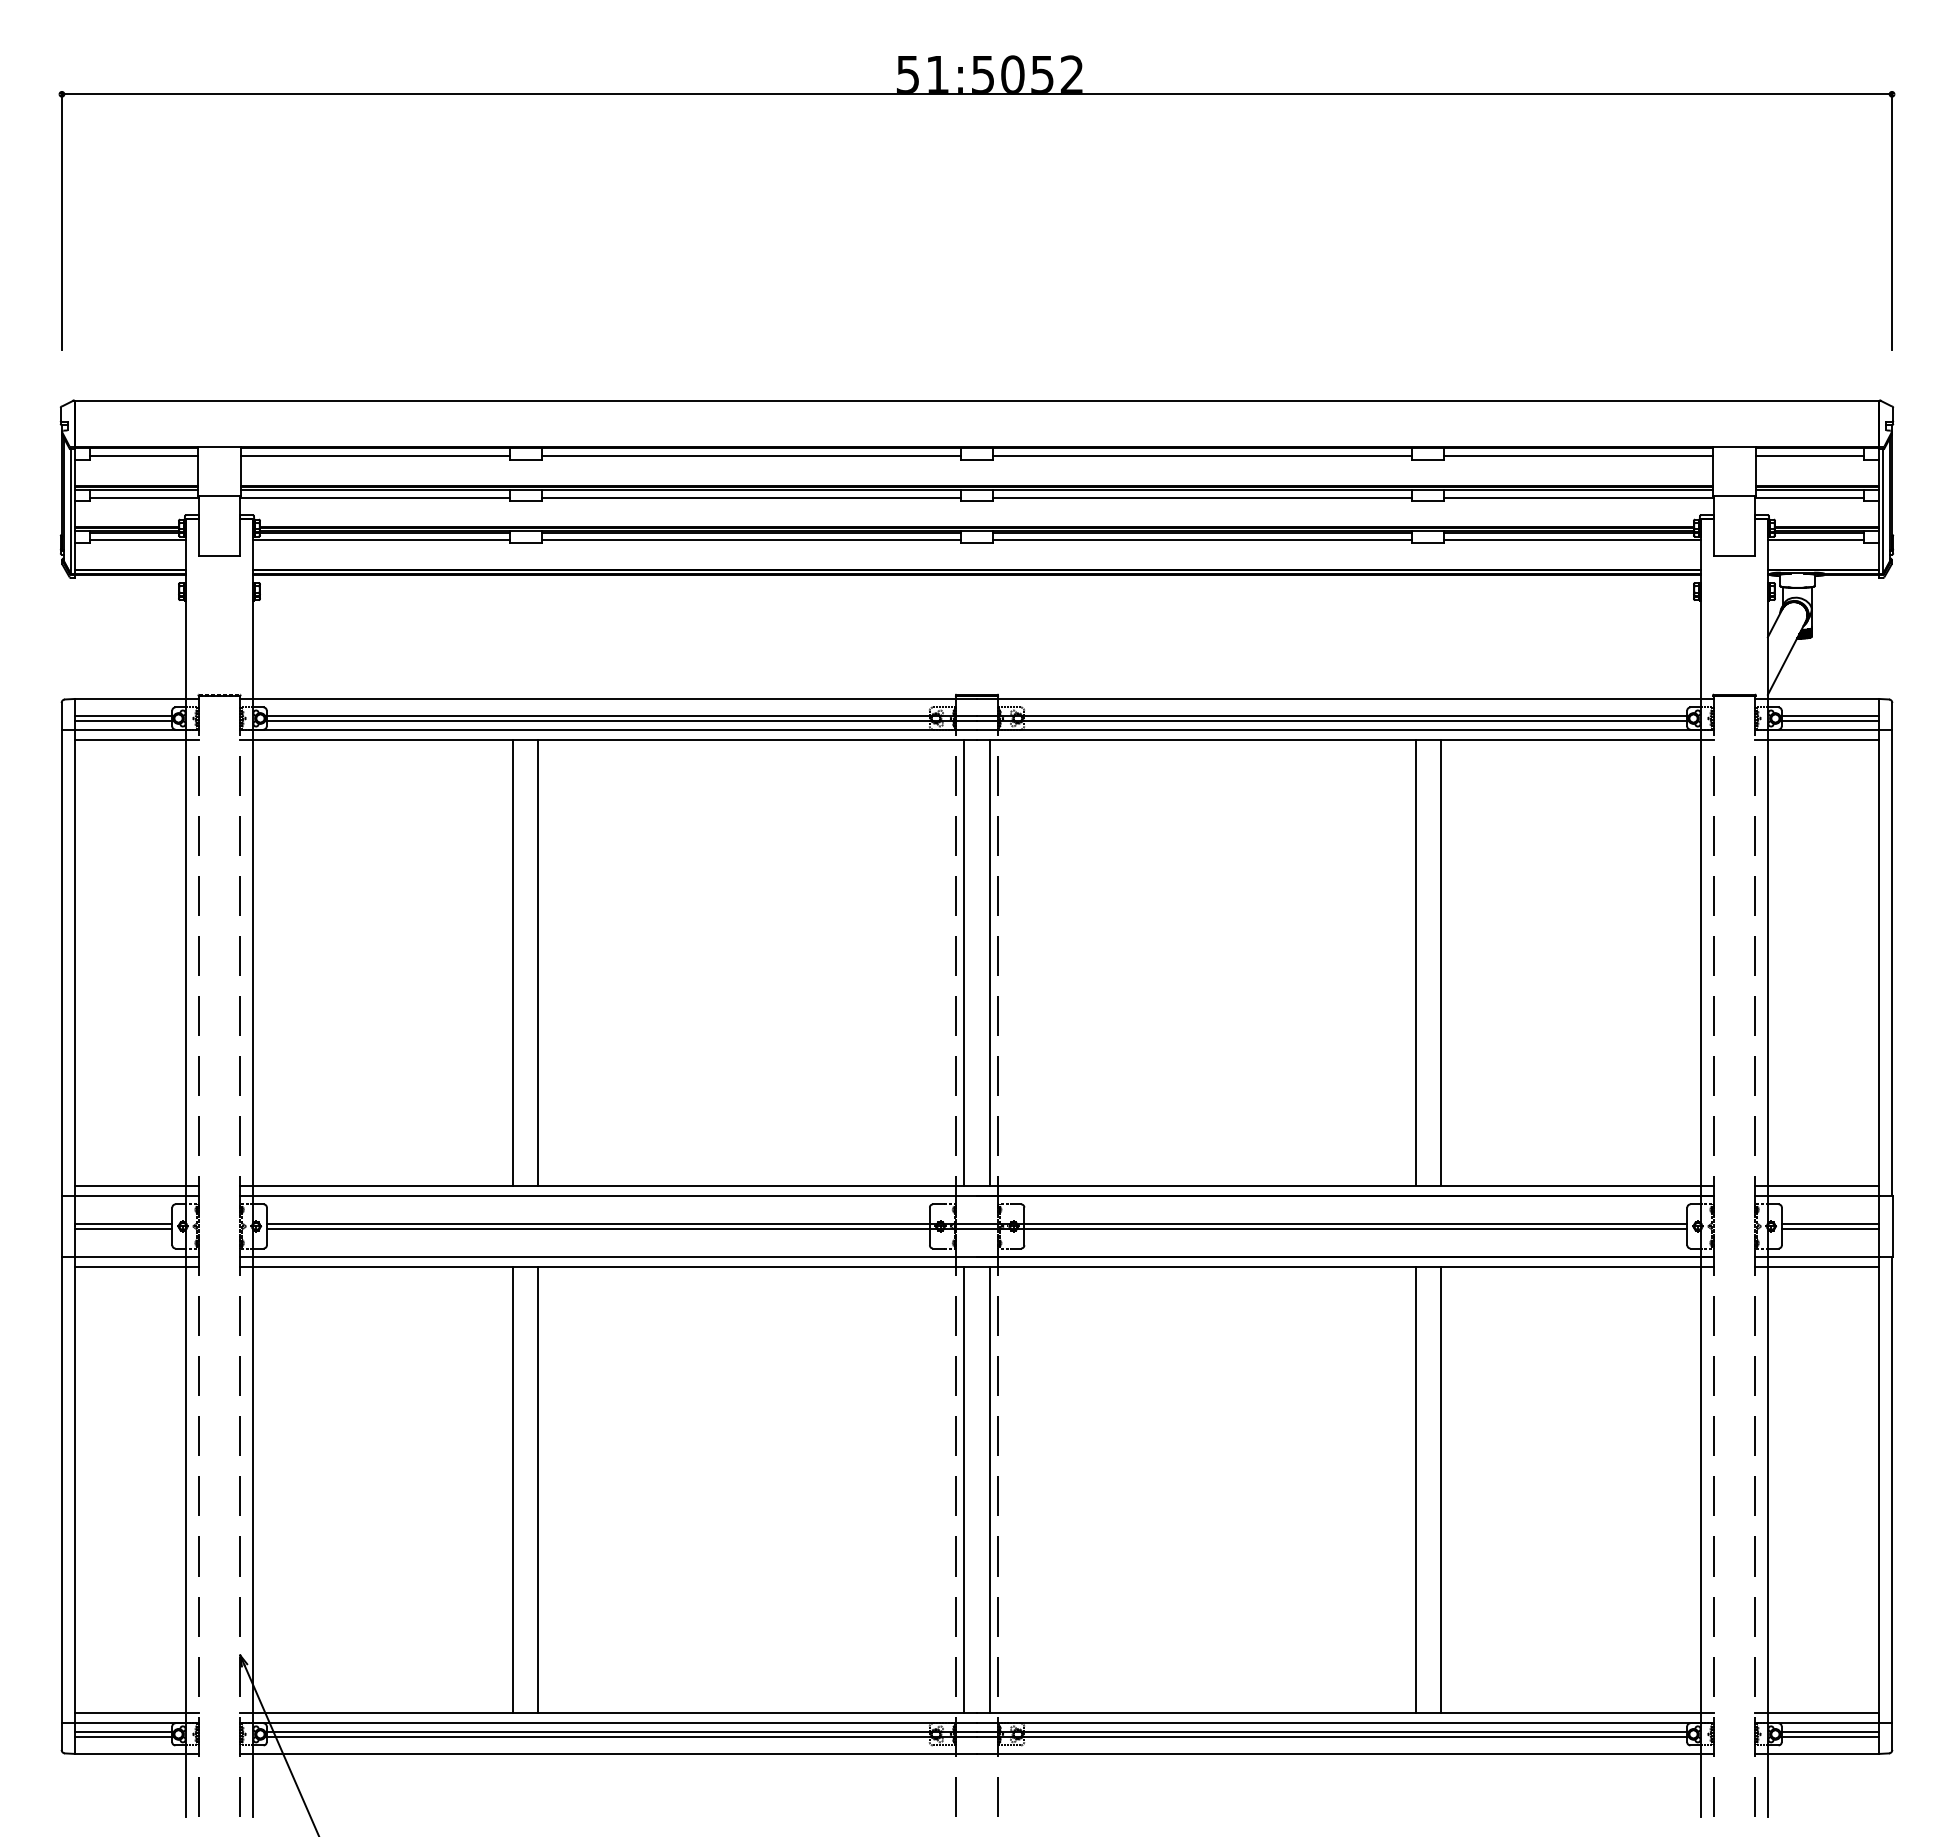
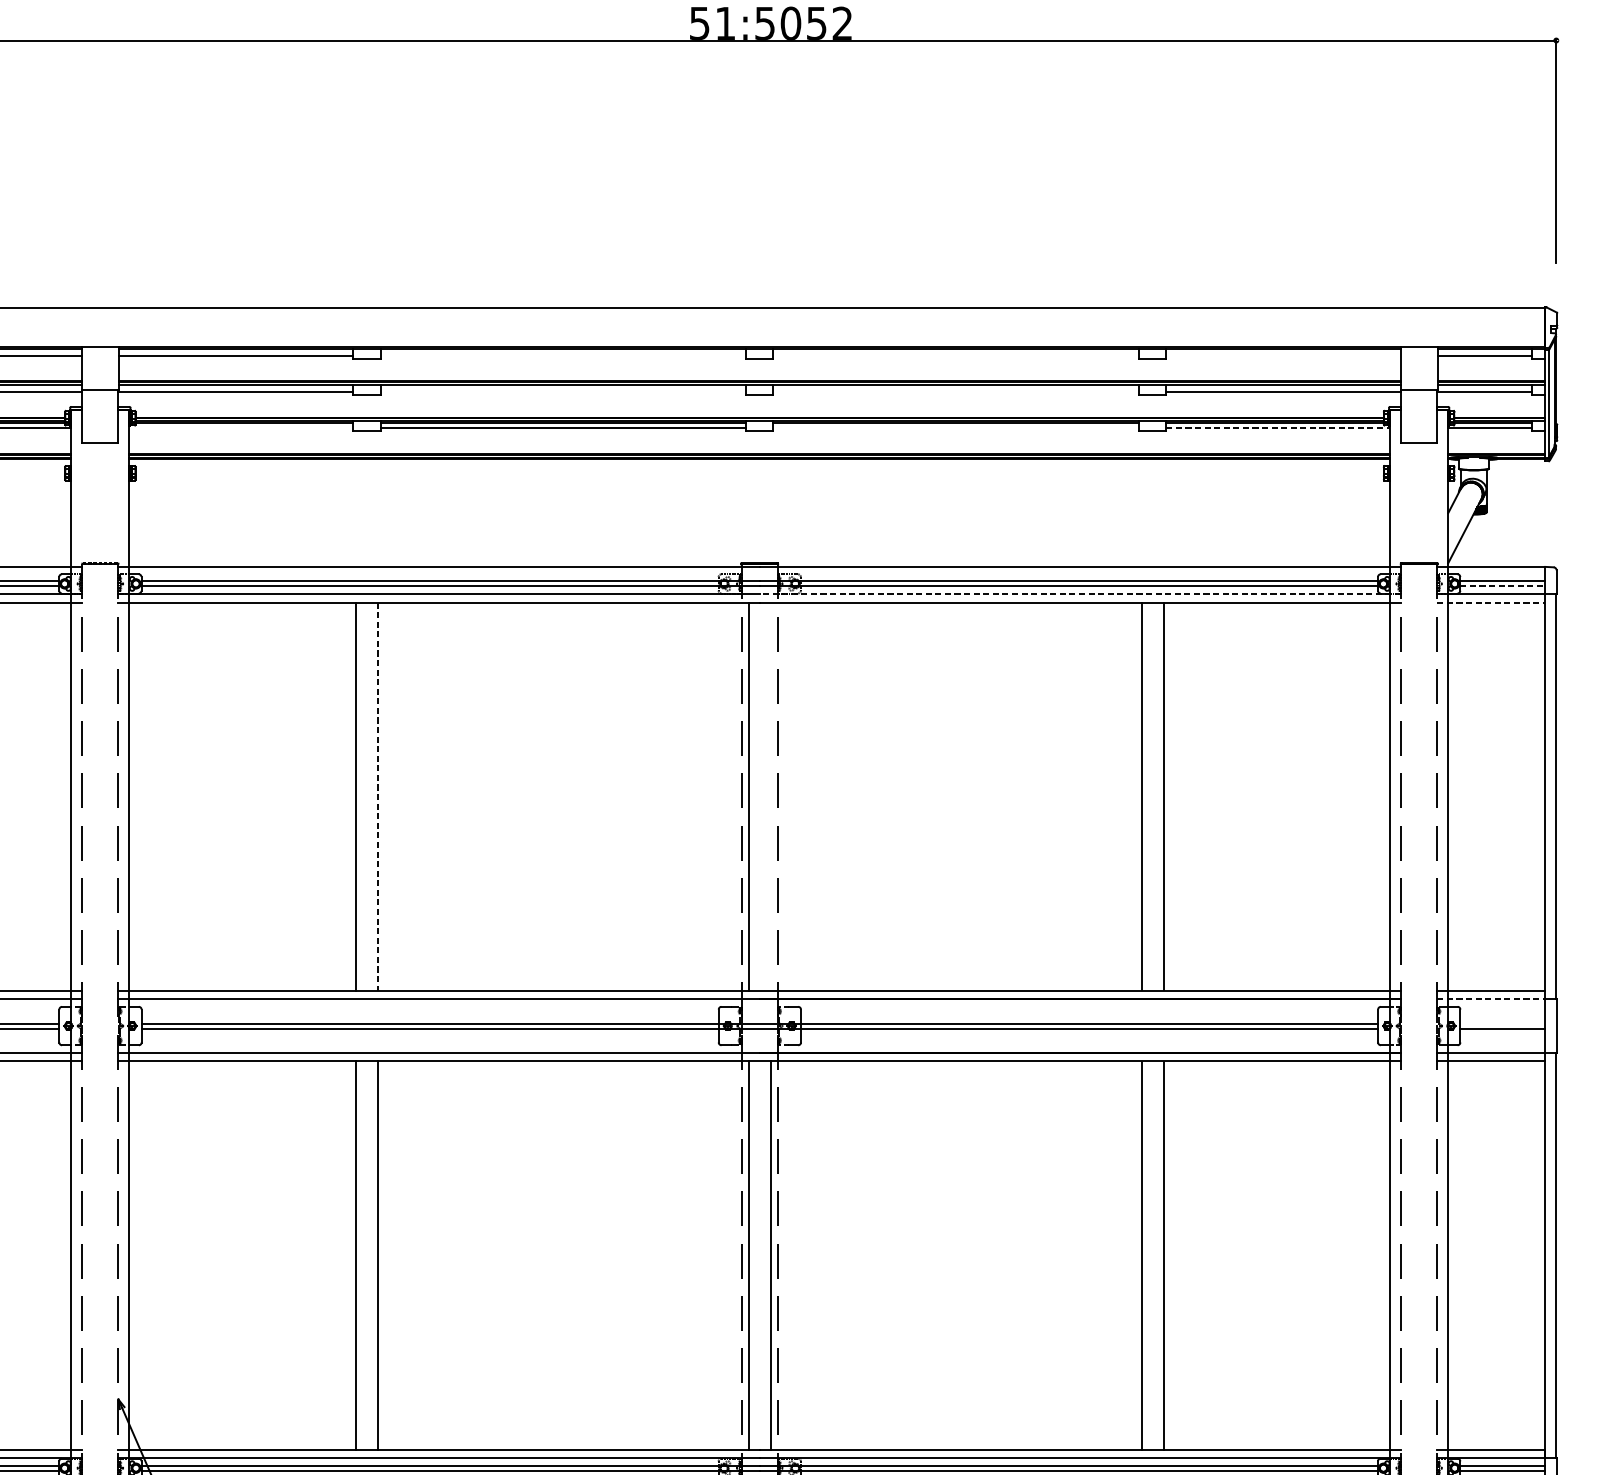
line: (751, 456) -> (563, 355), removed
line: (1202, 456) -> (956, 355), removed
line: (1578, 456) -> (1283, 355), removed
line: (751, 497) -> (563, 391), removed
line: (1202, 497) -> (956, 391), removed
line: (381, 539) -> (241, 428), removed
line: (1202, 539) -> (956, 428), removed
line: (1572, 539) -> (1278, 428), solid -> dashed
line: (1830, 721) -> (1502, 586), solid -> dashed
line: (1344, 729) -> (1079, 593), solid -> dashed
line: (1817, 739) -> (1491, 602), solid -> dashed
line: (538, 962) -> (378, 796), solid -> dashed
line: (989, 962) -> (770, 796), removed
line: (1817, 1195) -> (1491, 999), solid -> dashed
line: (1830, 1223) -> (1502, 1023), removed

